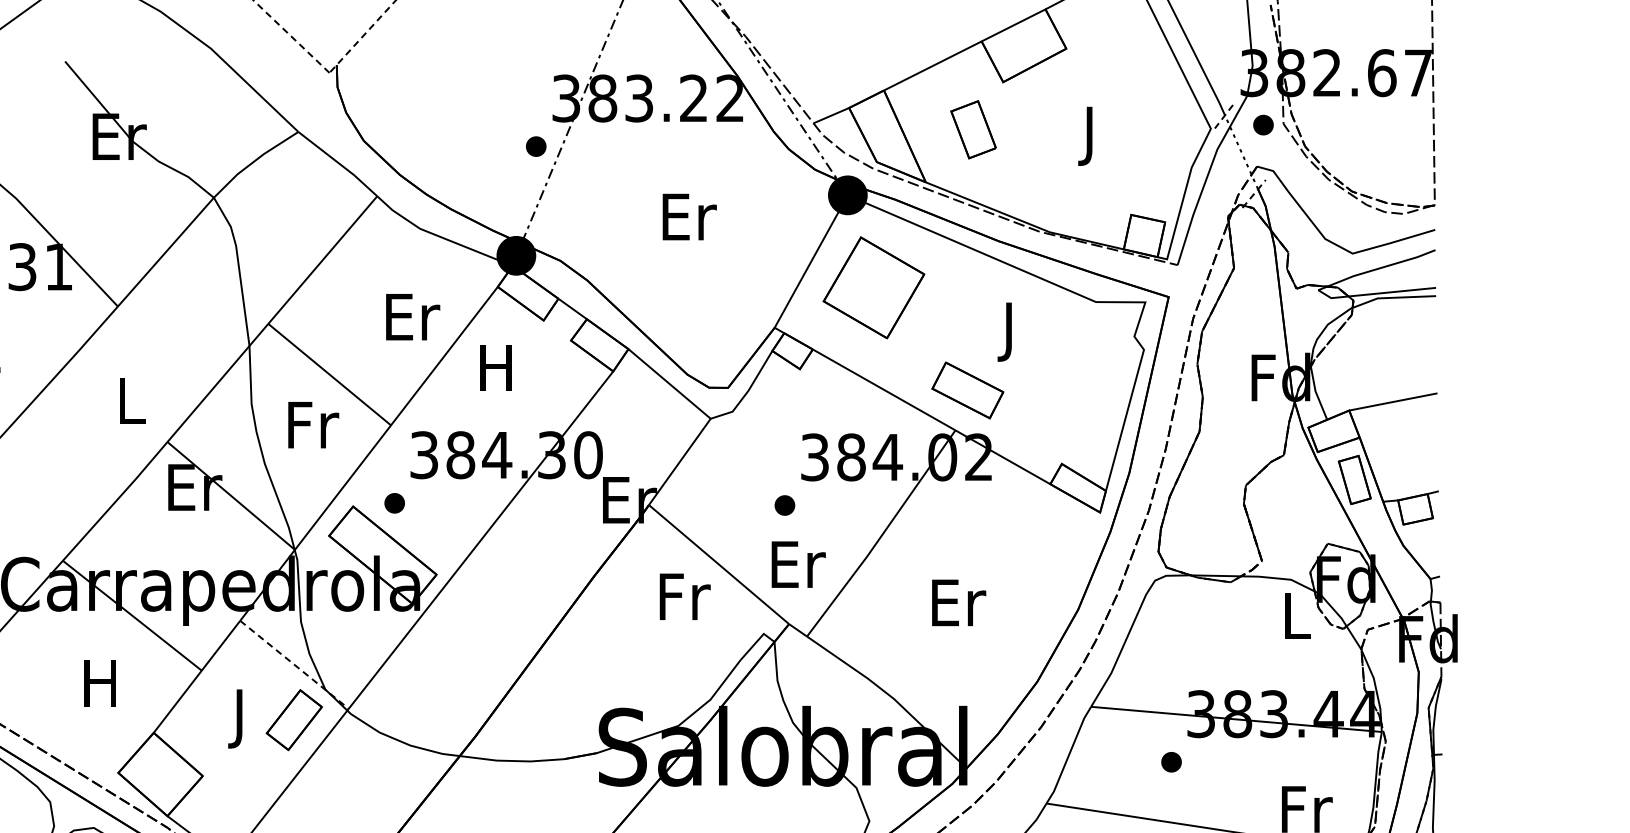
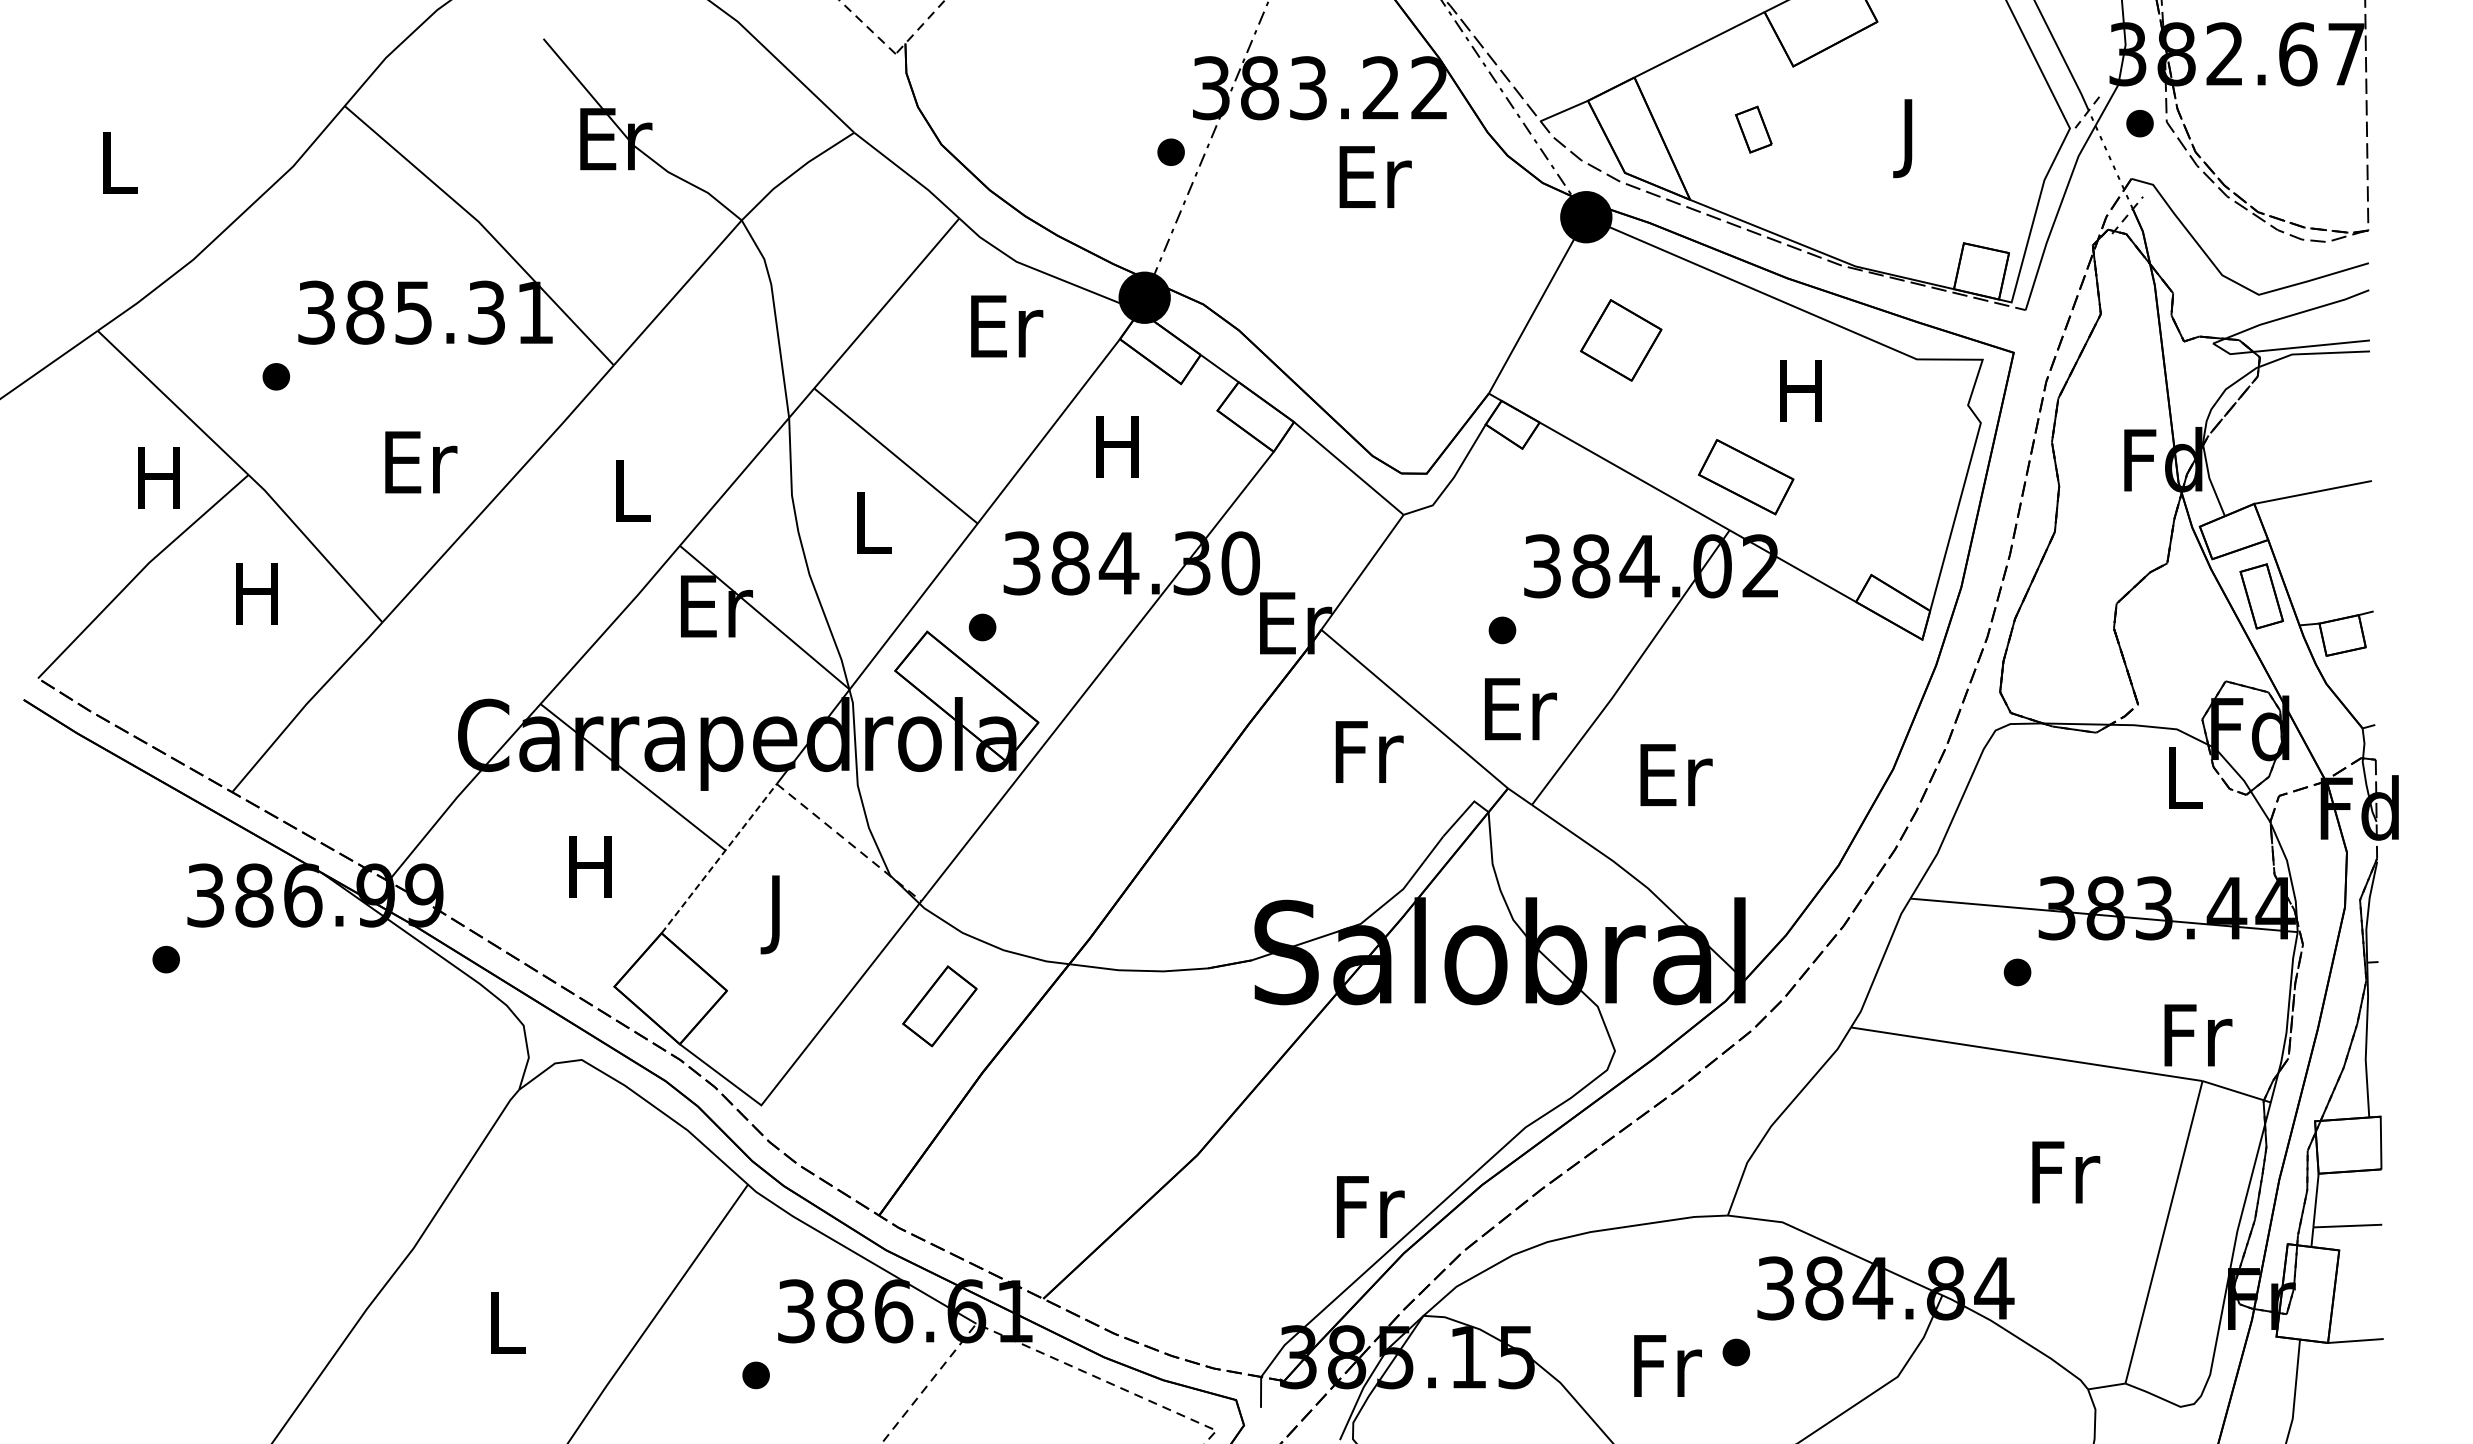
part: (973, 129) -> (1753, 129), size x0.6
text: (689, 216) -> (1375, 176), moved
part: (874, 287) -> (1621, 340), size x0.6
text: (413, 317) -> (1007, 326), moved
text: (1008, 332) -> (1800, 399), J -> H
text: (313, 425) -> (874, 523), Fr -> L
text: (959, 602) -> (1676, 774), moved
line: (197, 676) -> (719, 858), solid -> dashed
part: (294, 720) -> (939, 1006), moved

